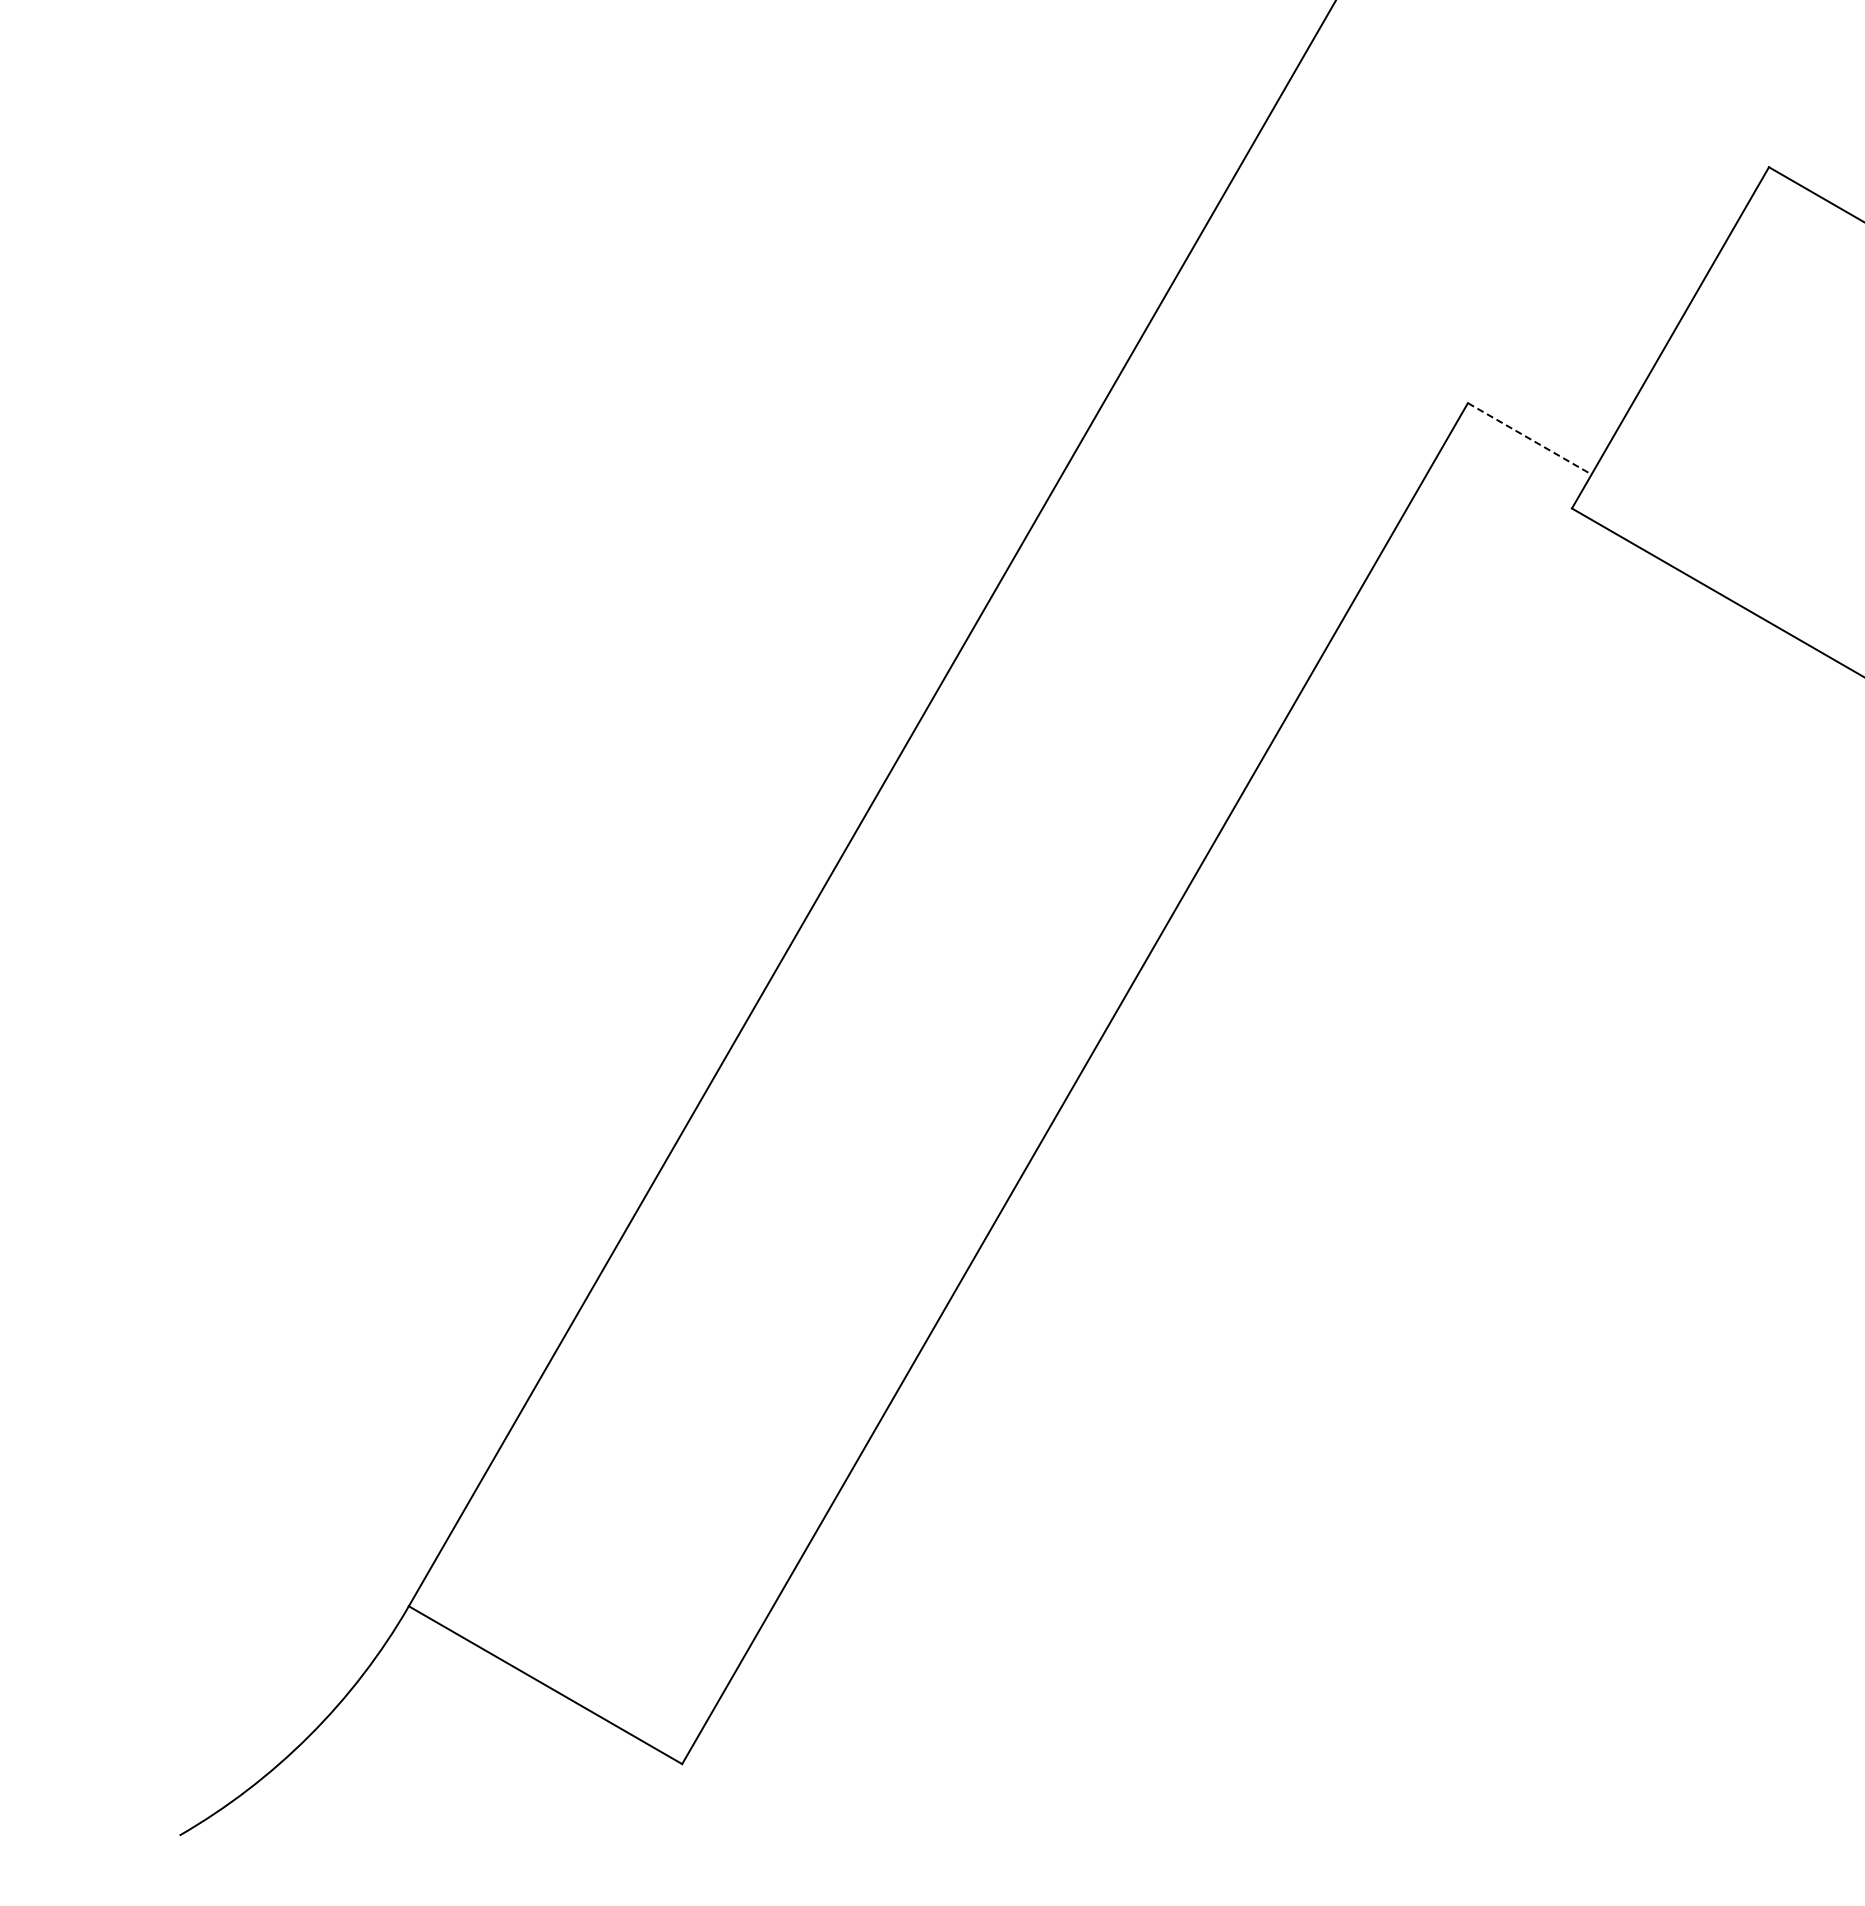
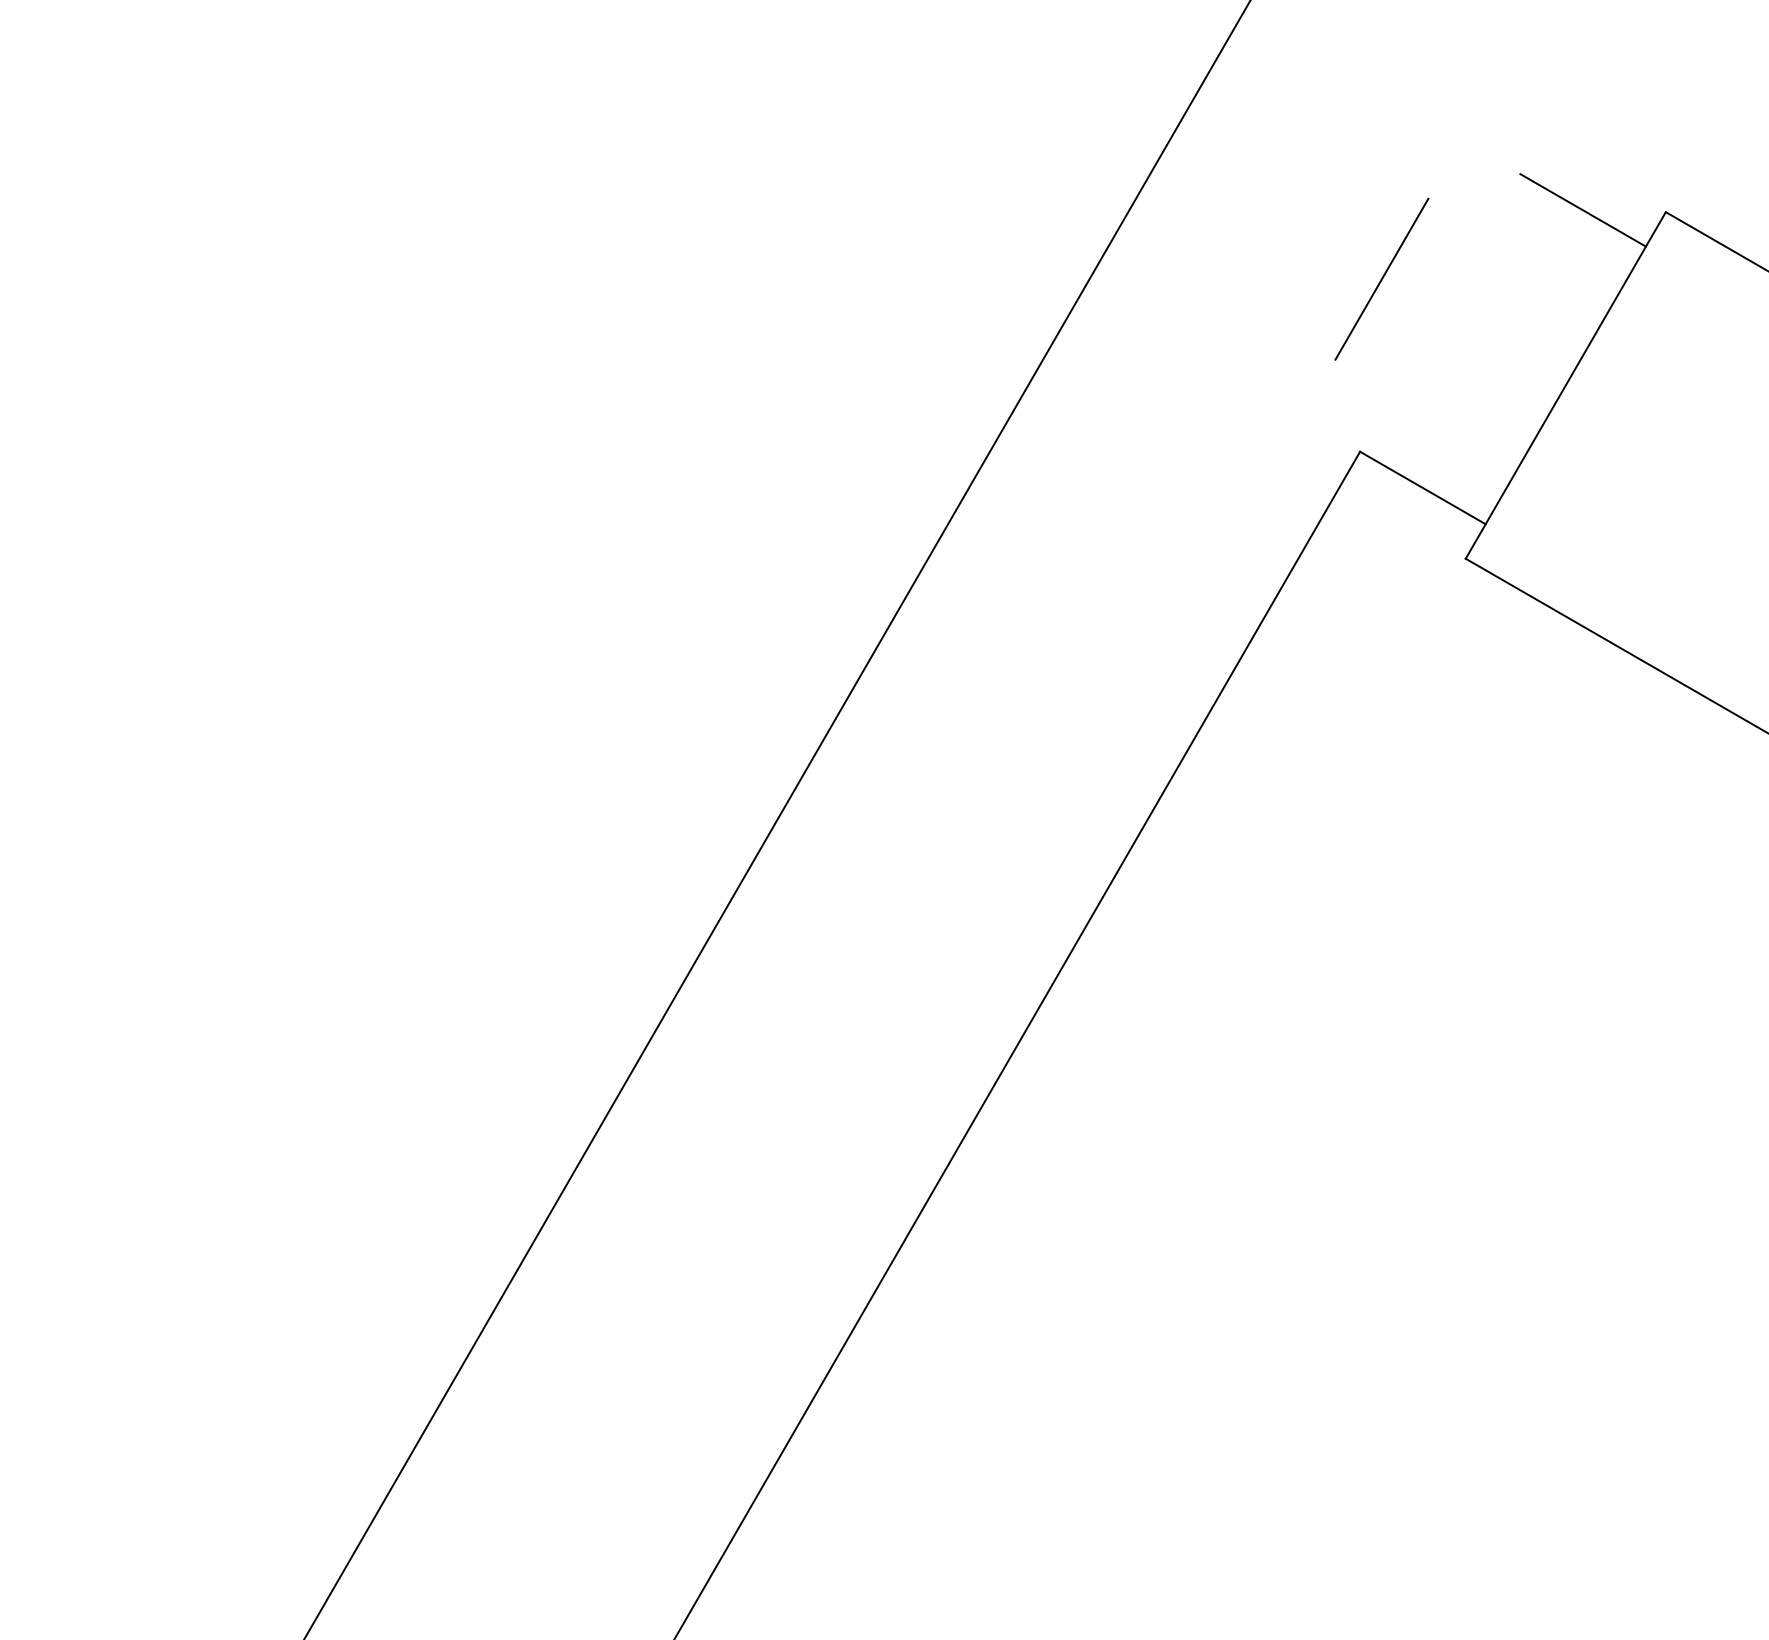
line: (1687, 165) -> (1583, 210), added
line: (1489, 233) -> (1381, 279), added
line: (1530, 439) -> (1423, 488), dashed -> solid

